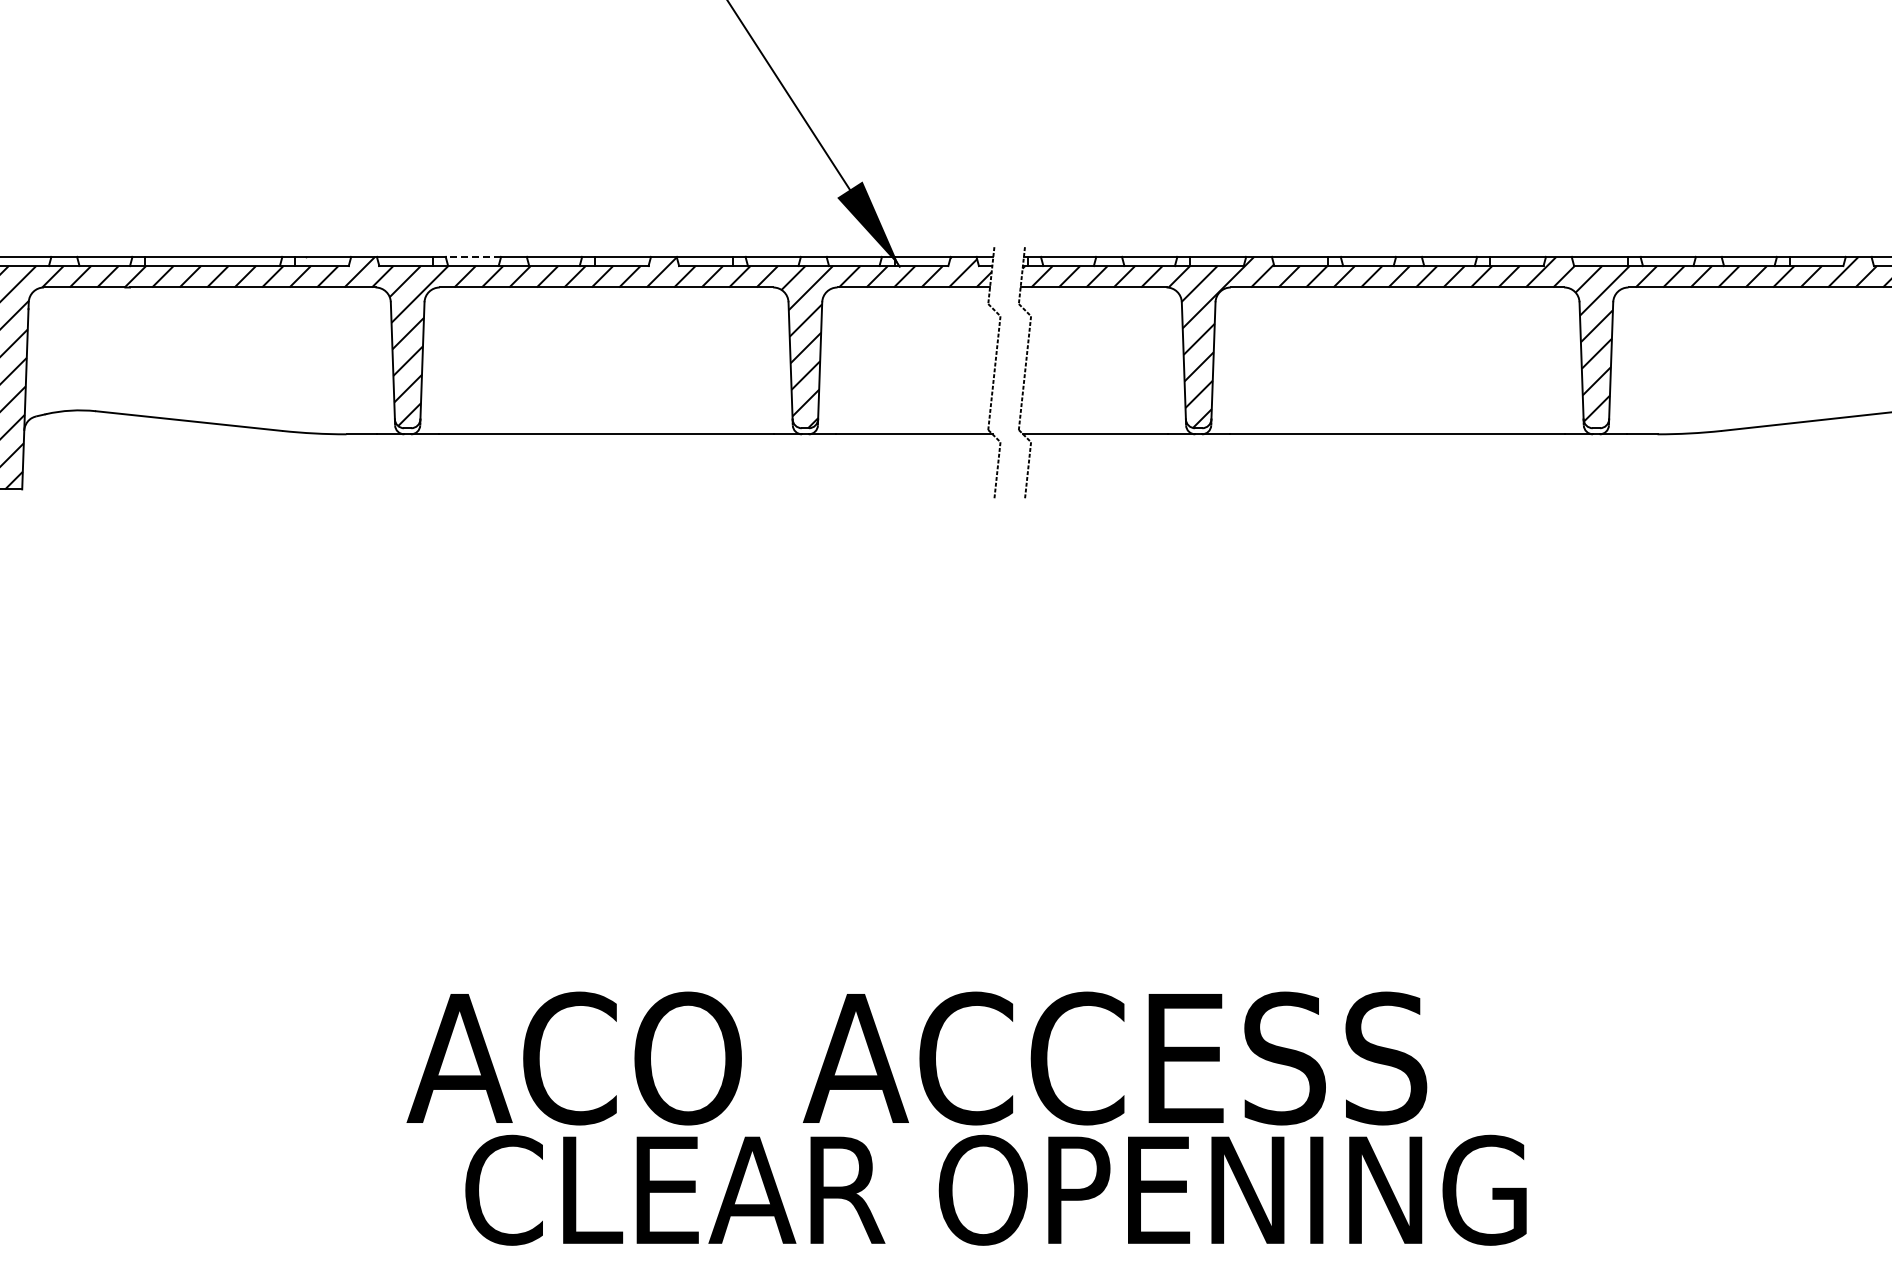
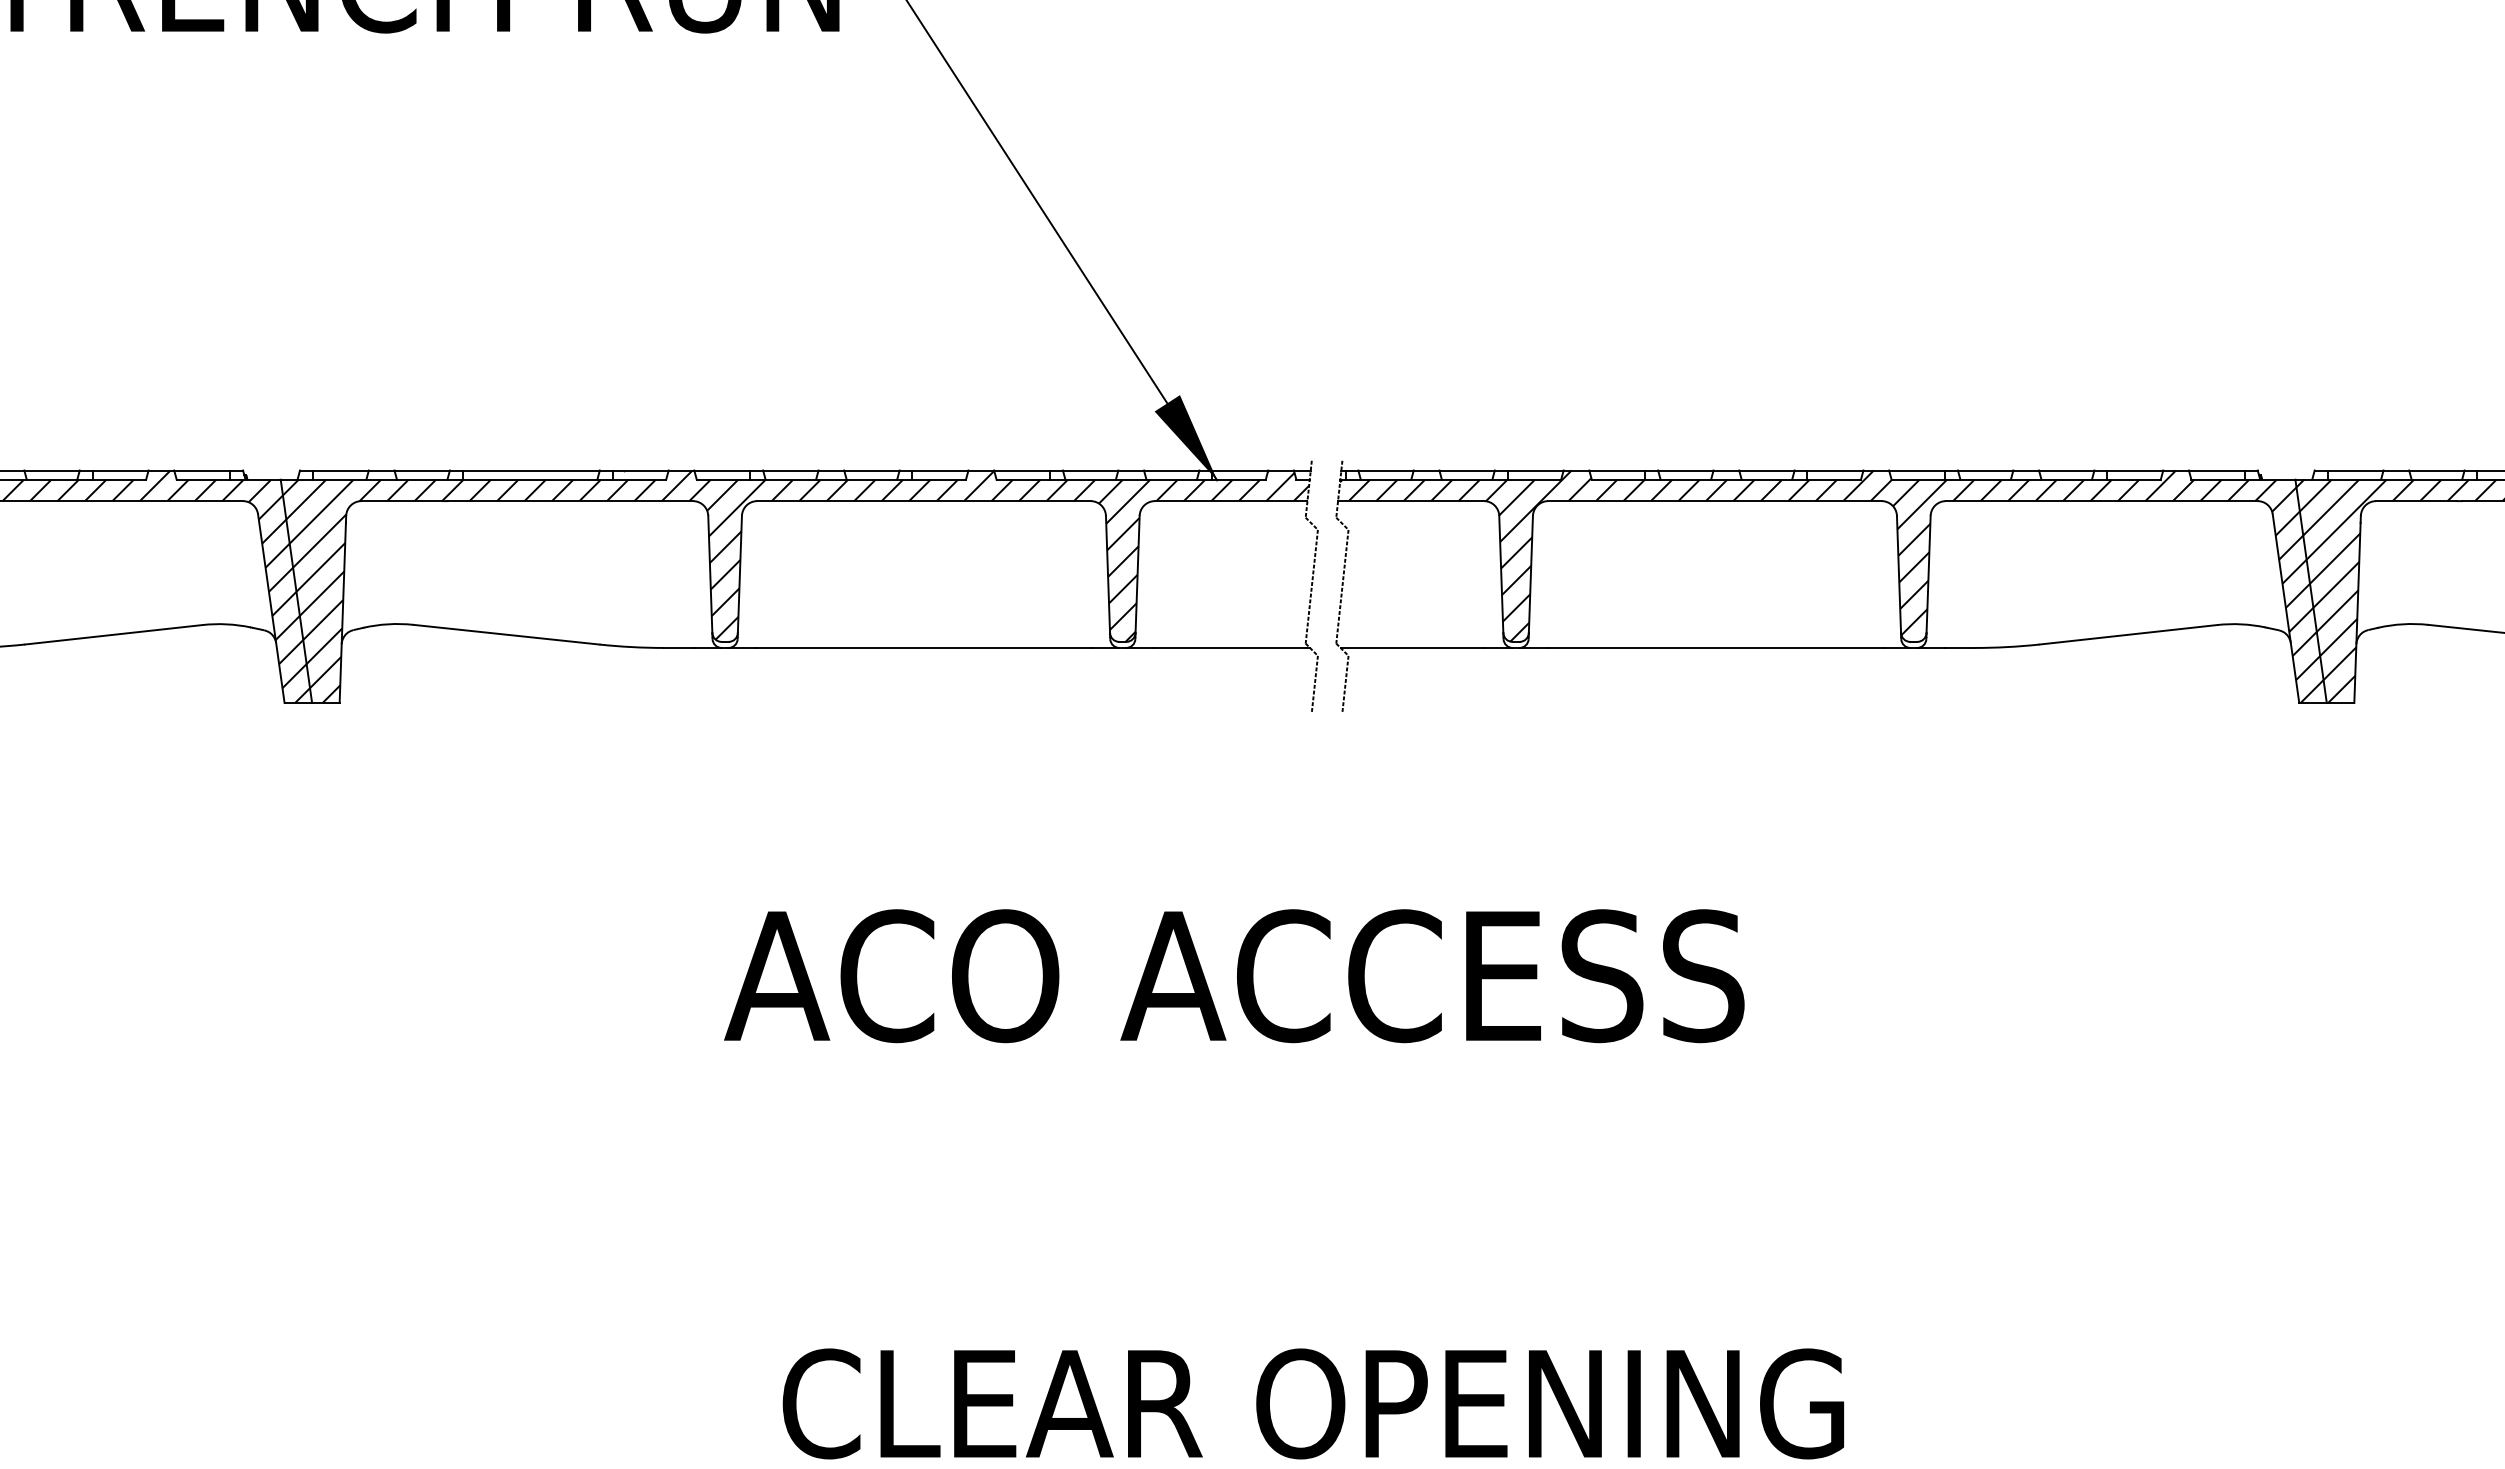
line: (473, 256) -> (790, 470), dashed -> solid
text: (917, 1058) -> (1234, 976), moved

